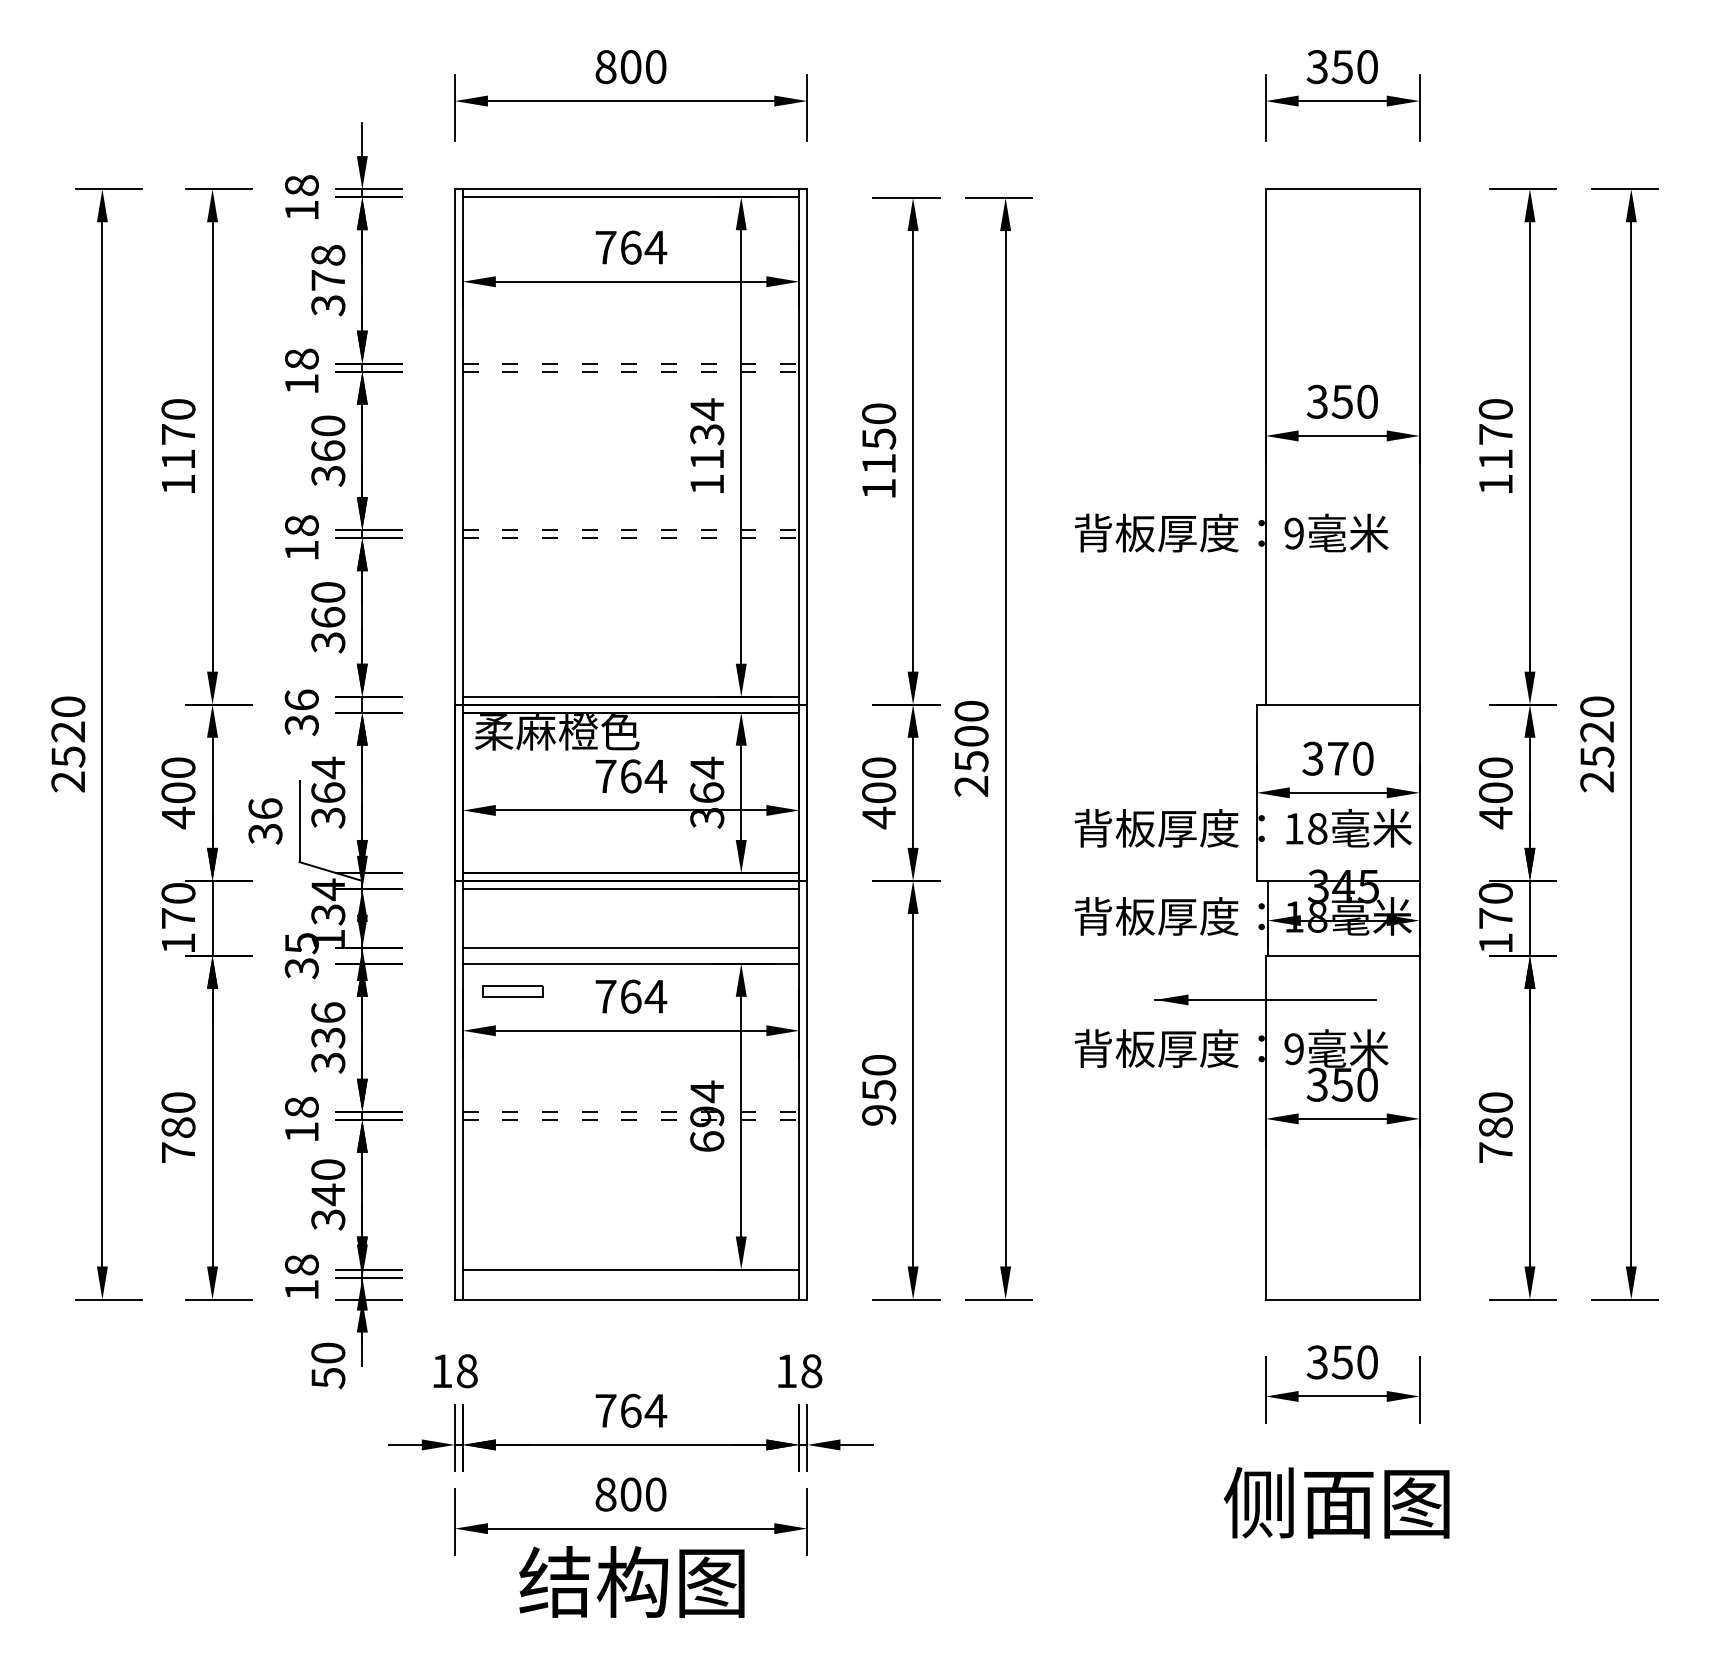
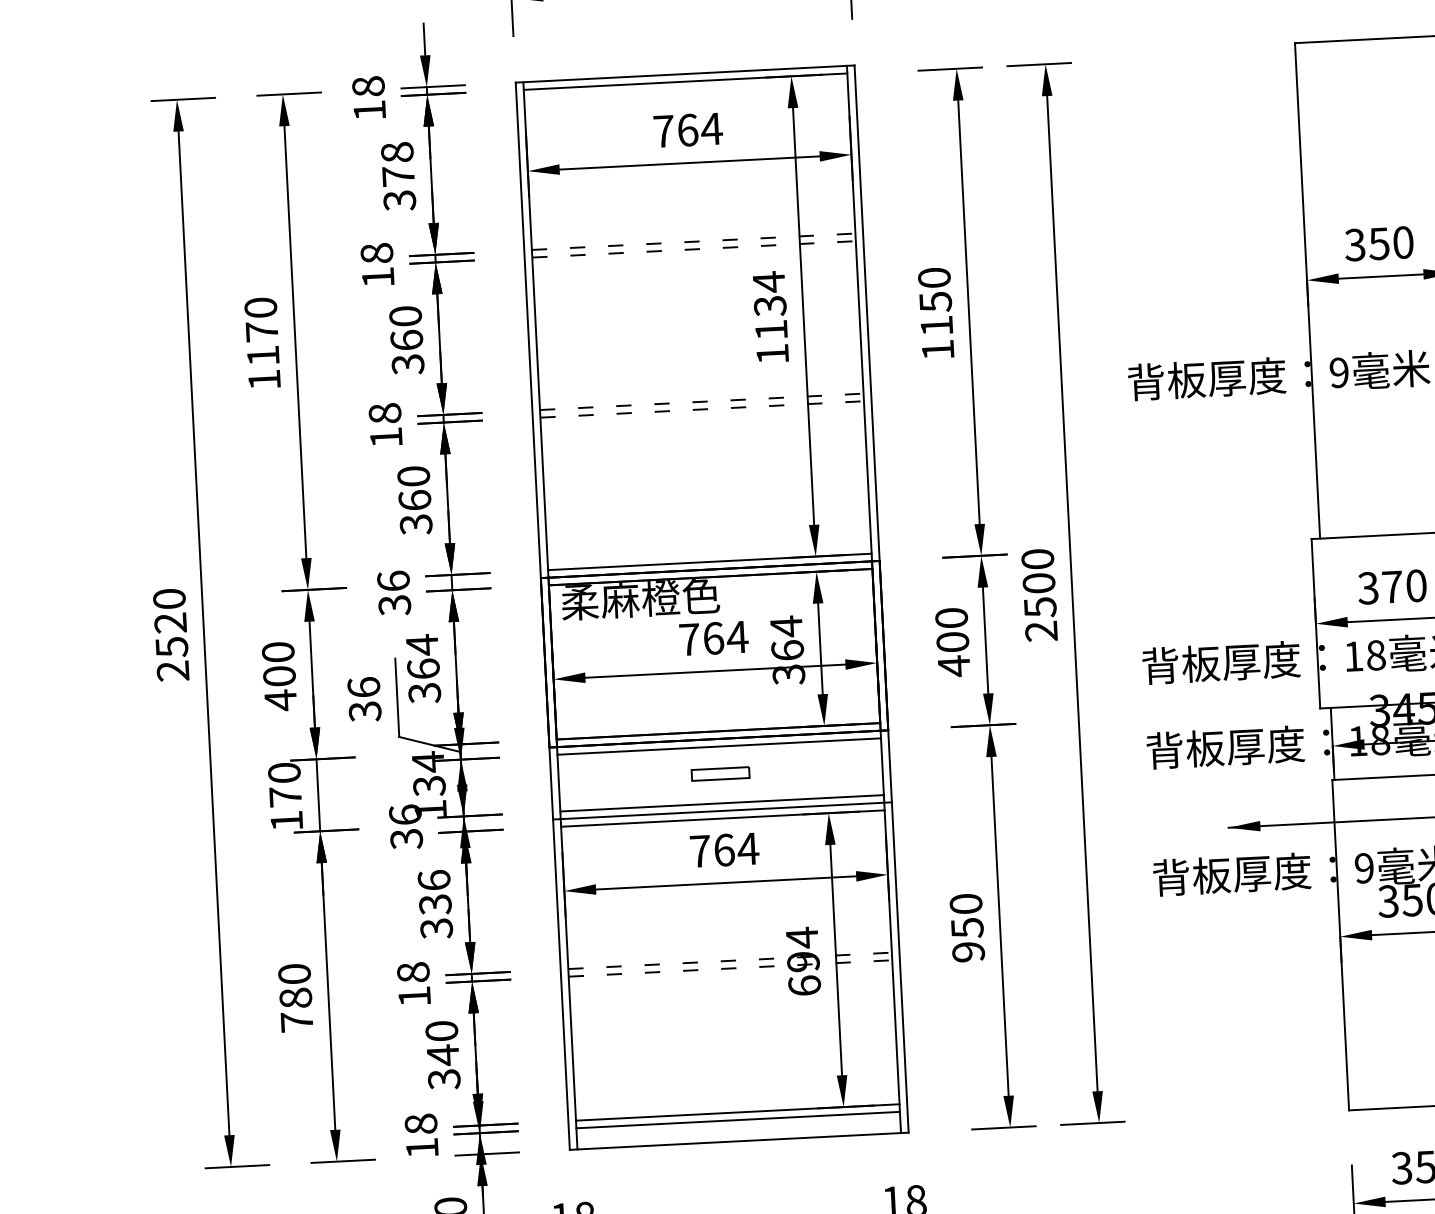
text: (301, 943) -> (405, 815), 35 -> 36
line: (630, 955) -> (721, 810), added
part: (512, 991) -> (720, 774), moved
line: (630, 1277) -> (737, 1120), added

